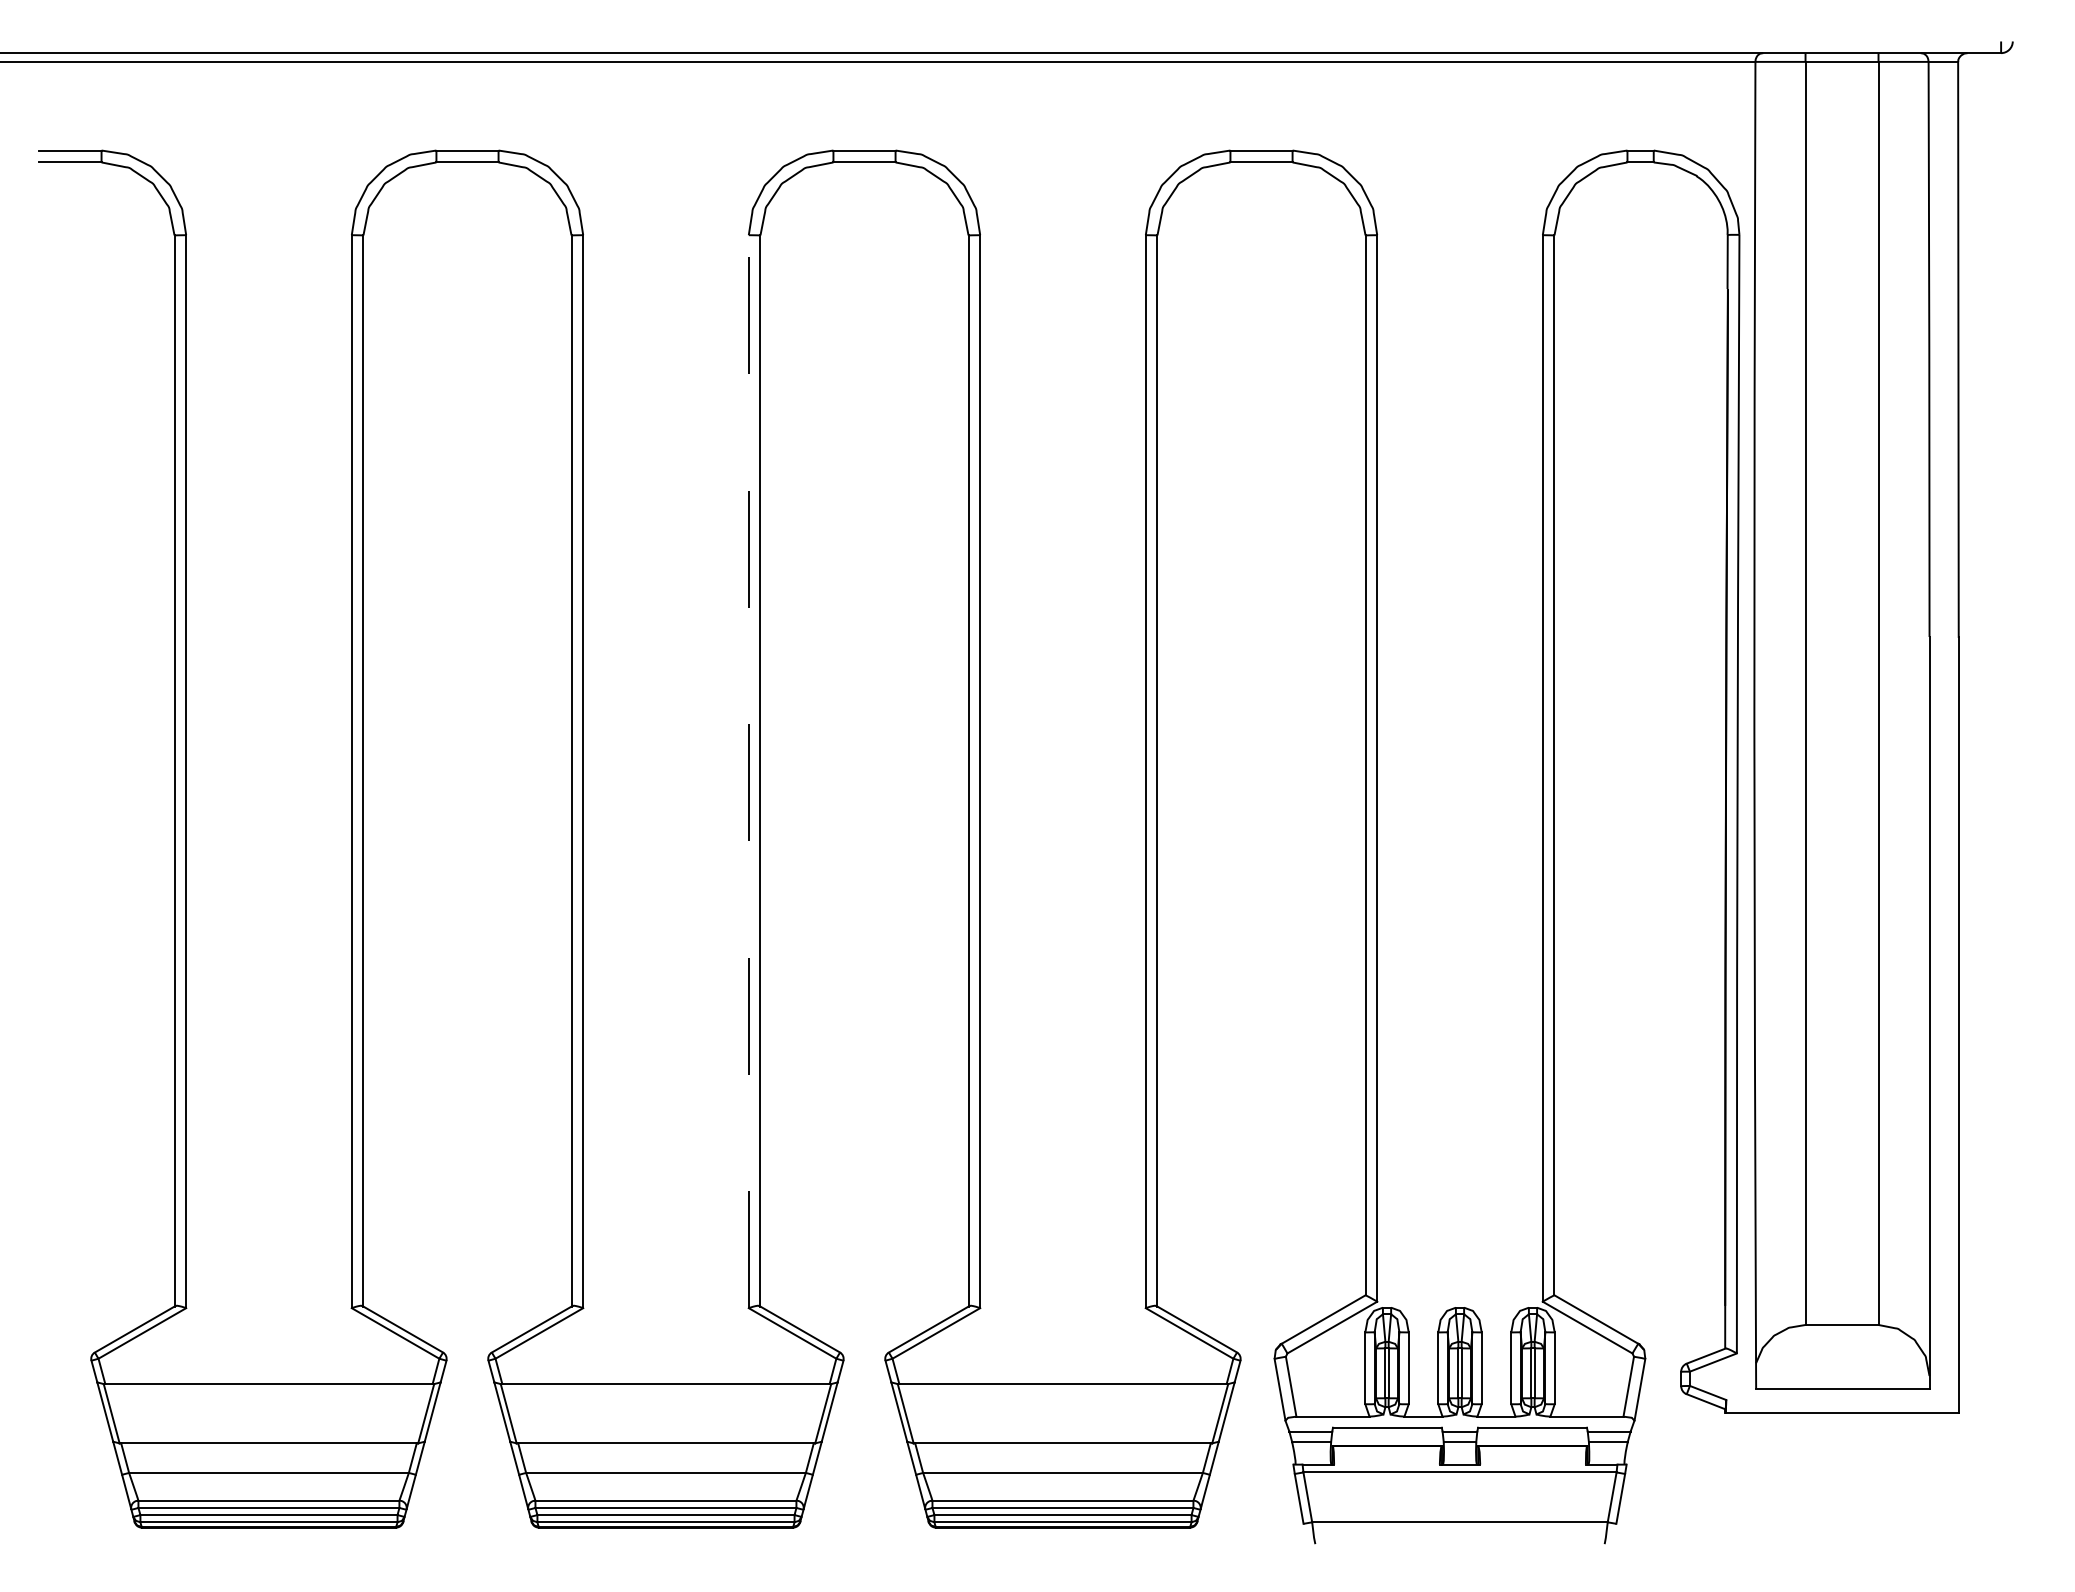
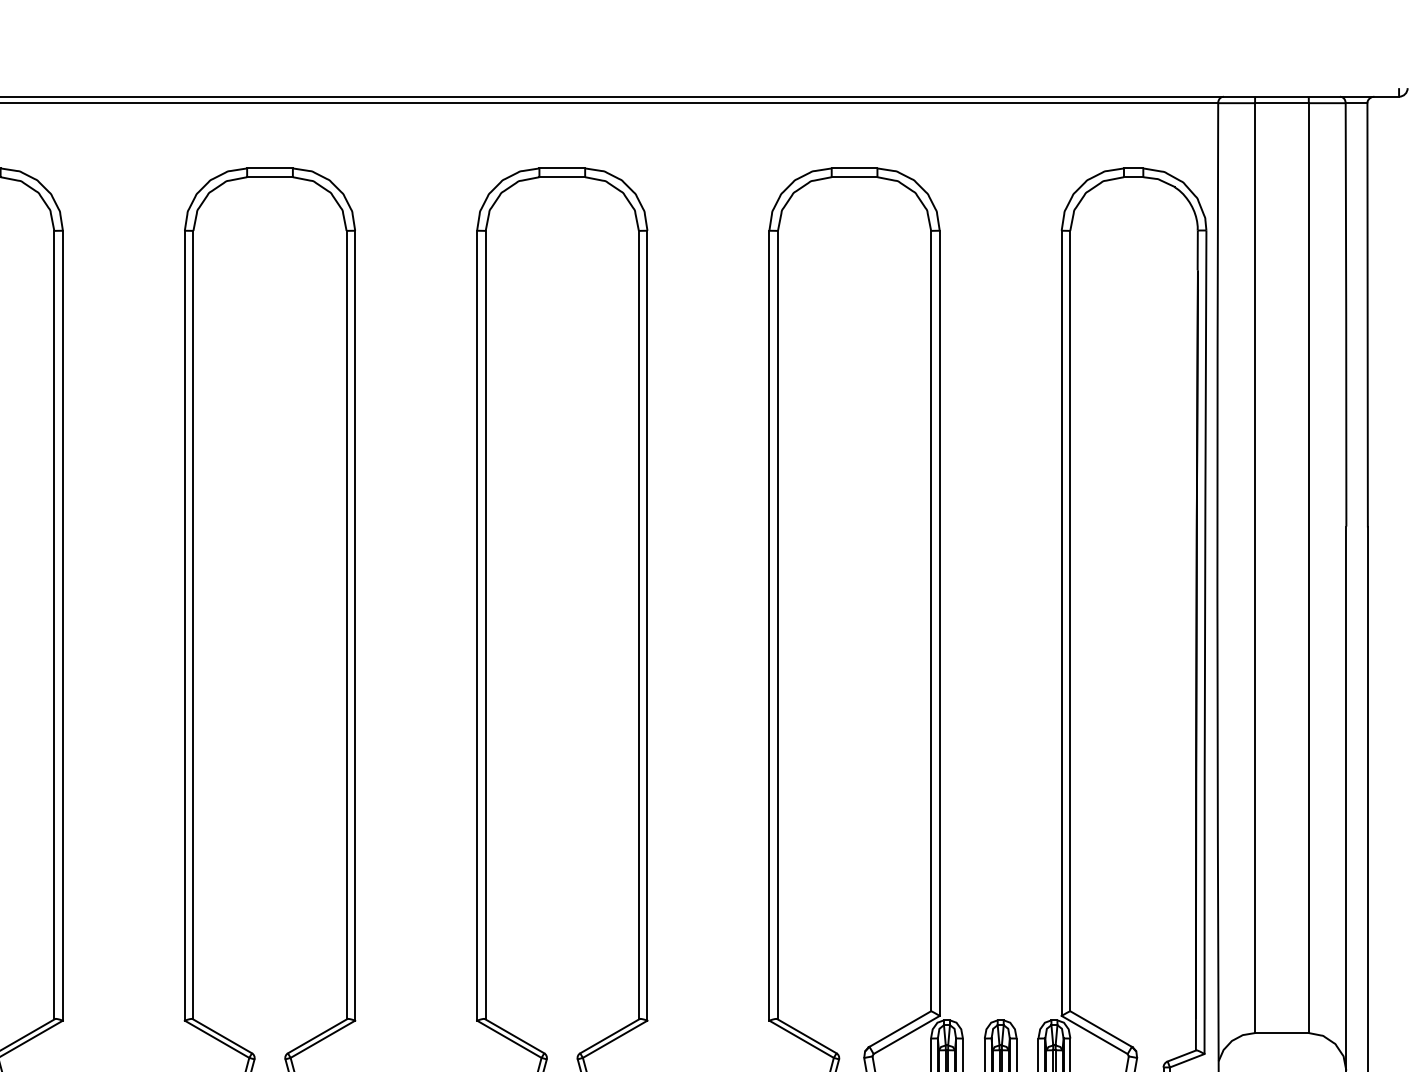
line: (748, 771) -> (476, 625), dashed -> solid

